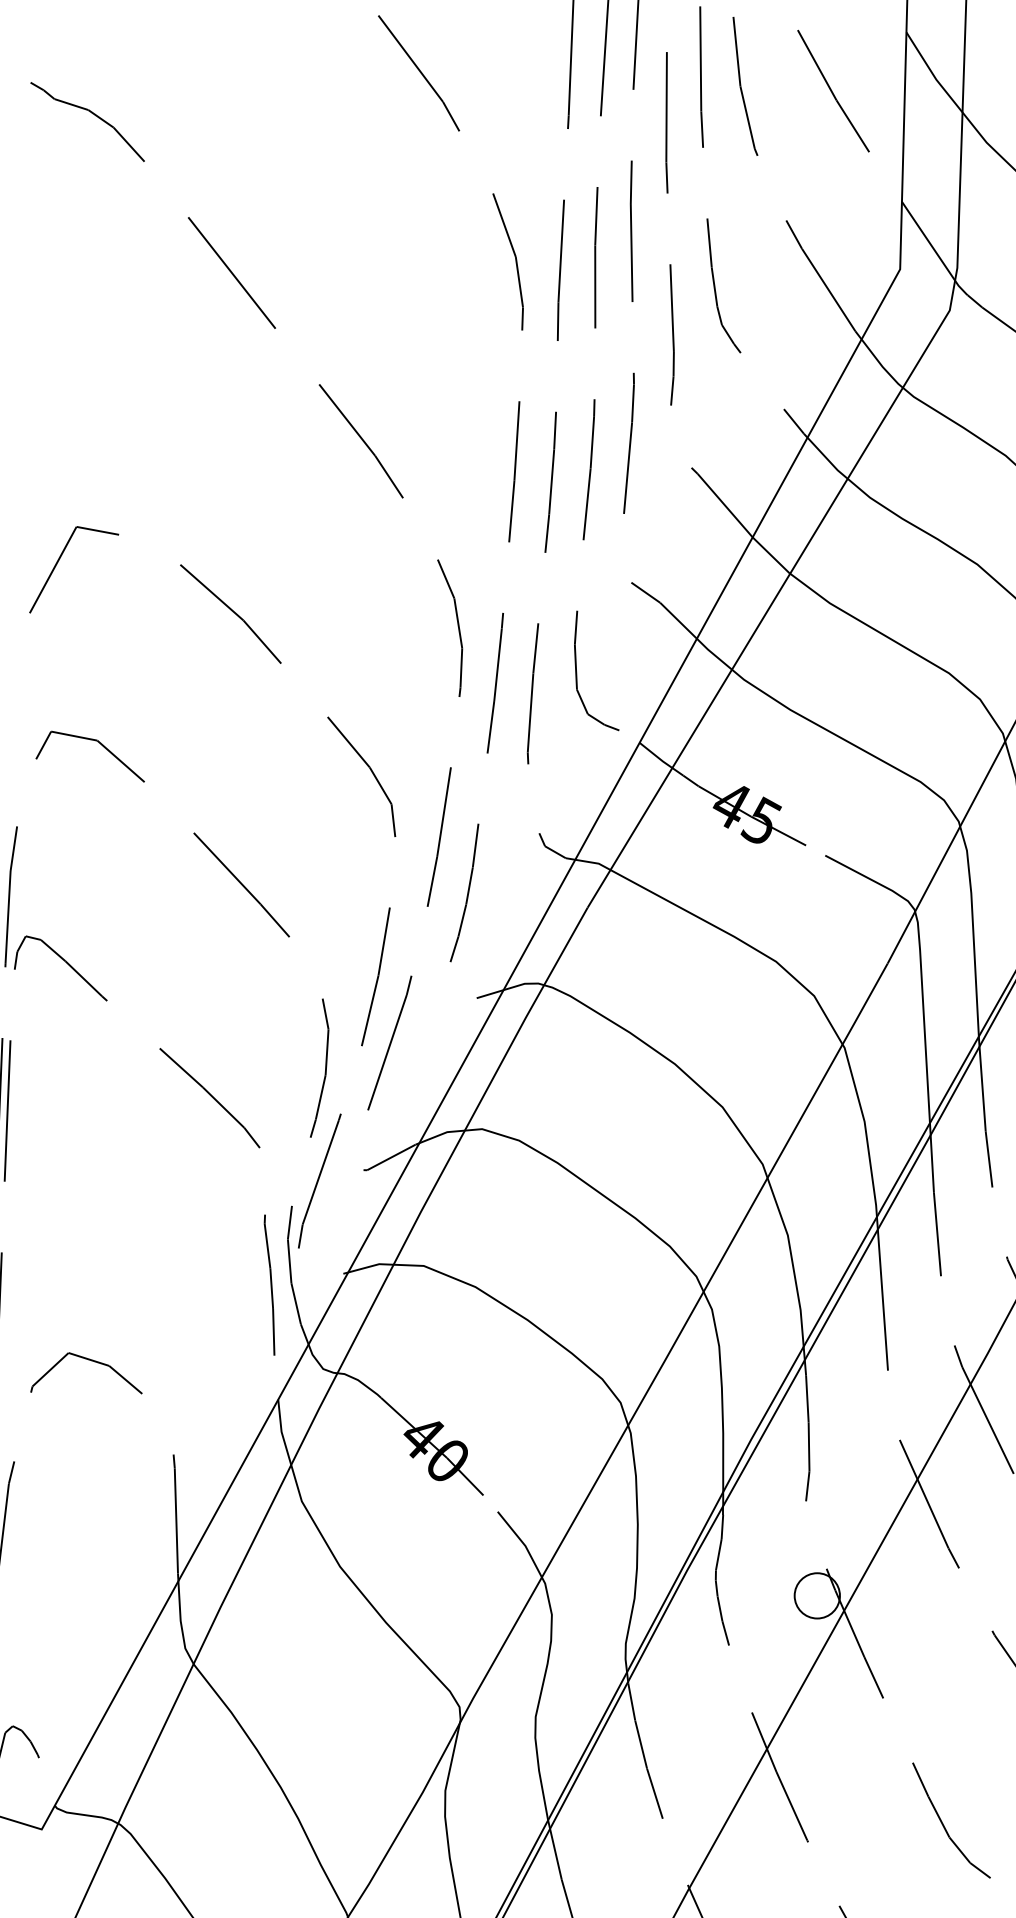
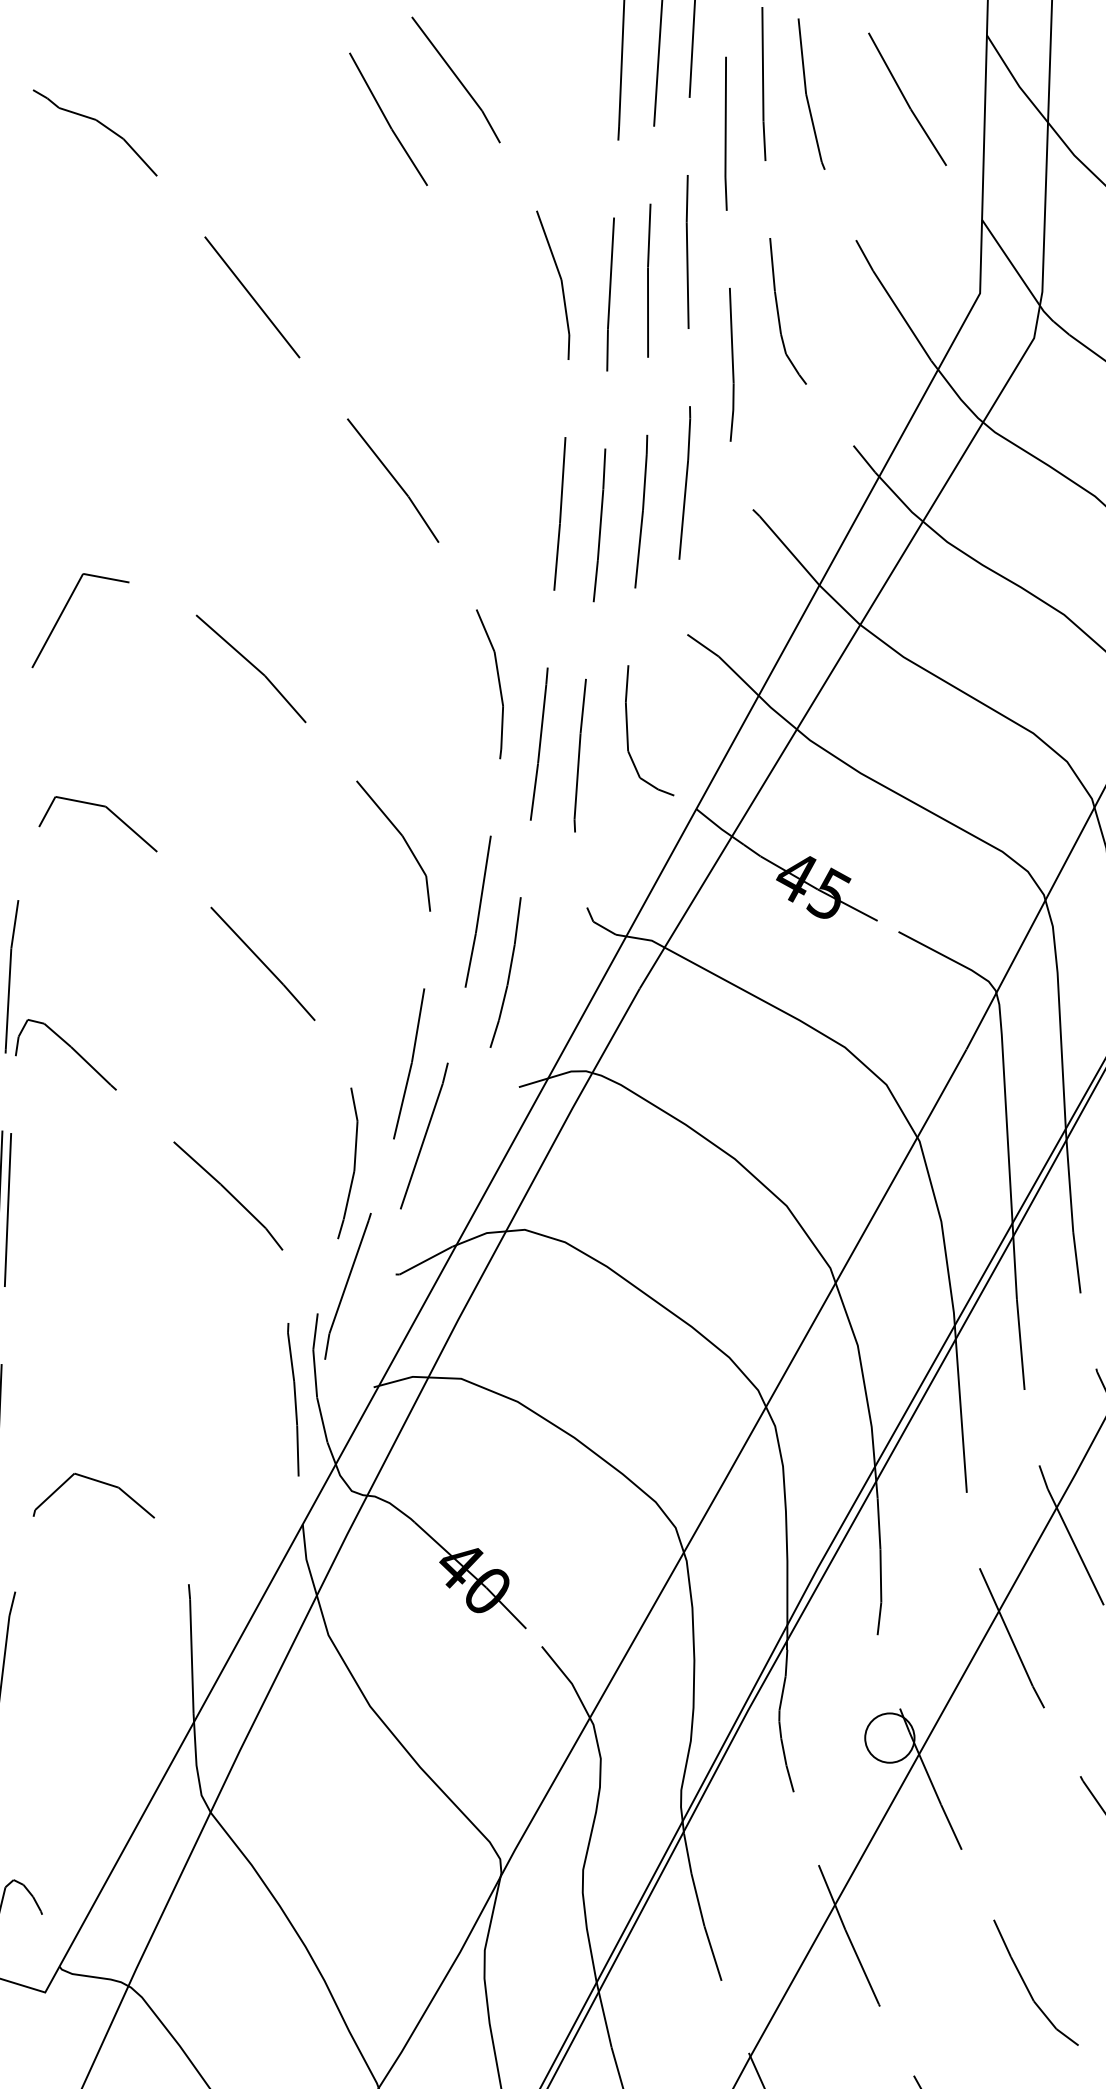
line: (356, 109) -> (387, 119), added

